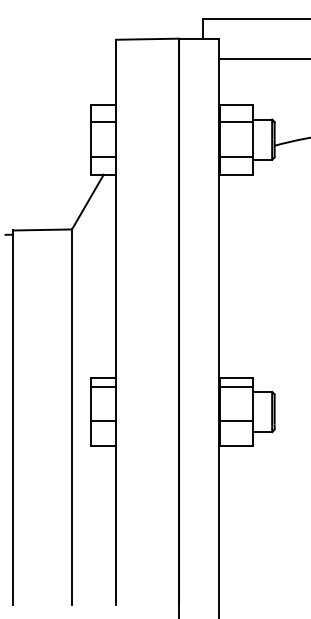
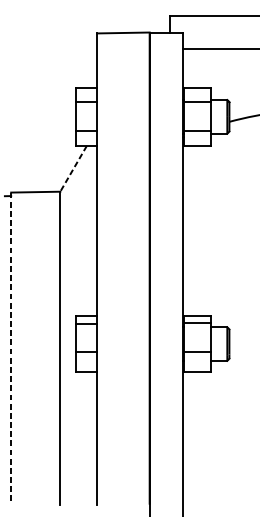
line: (87, 202) -> (73, 169), solid -> dashed
line: (13, 418) -> (11, 349), solid -> dashed

